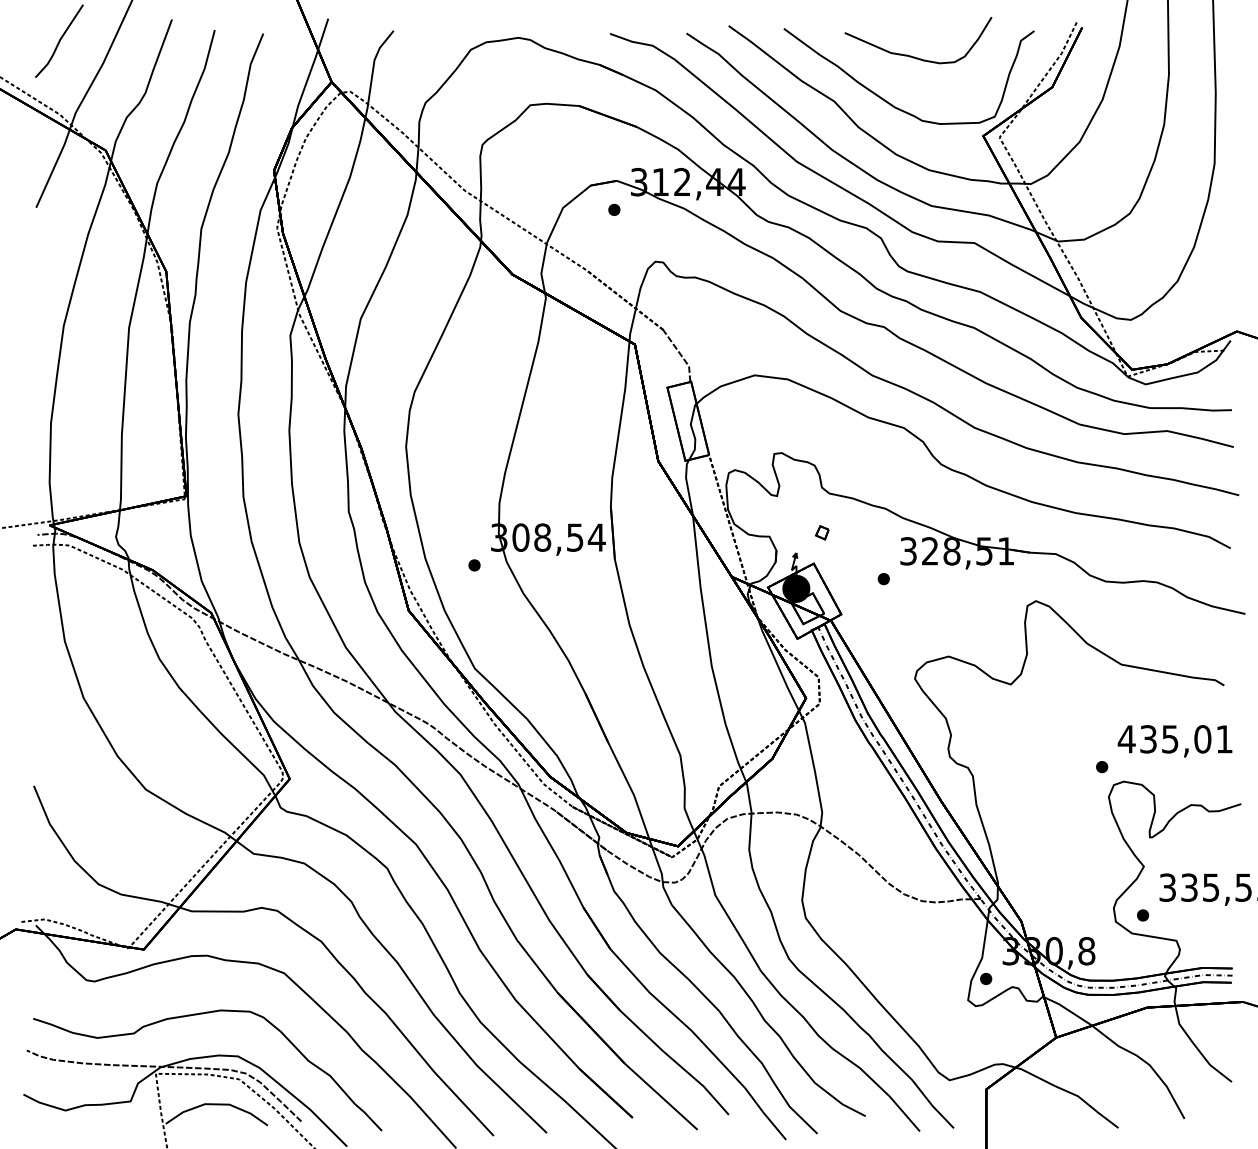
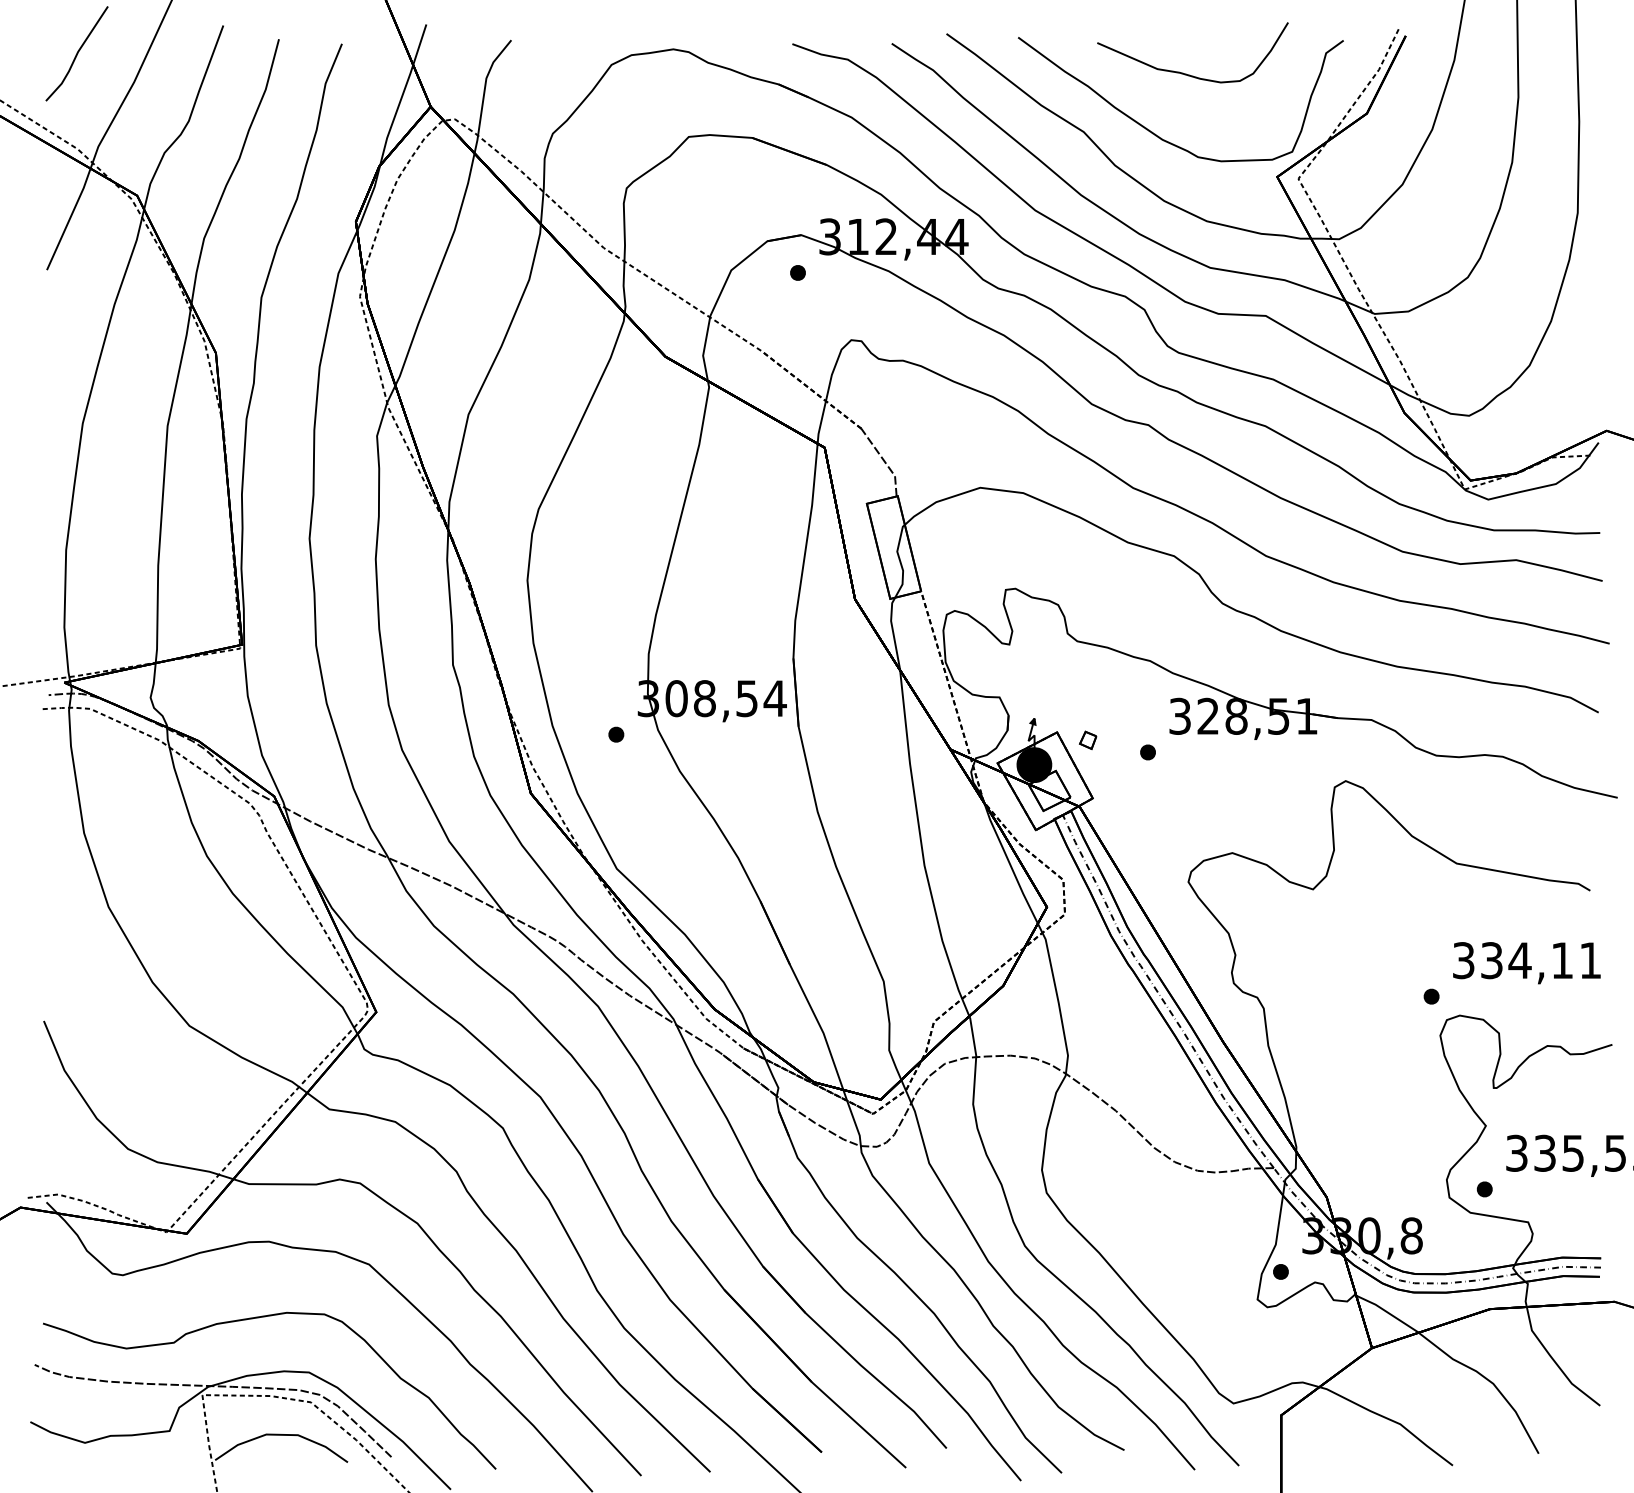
part: (822, 532) -> (1088, 739), moved
text: (1164, 739) -> (1512, 960), 435,01 -> 334,11

